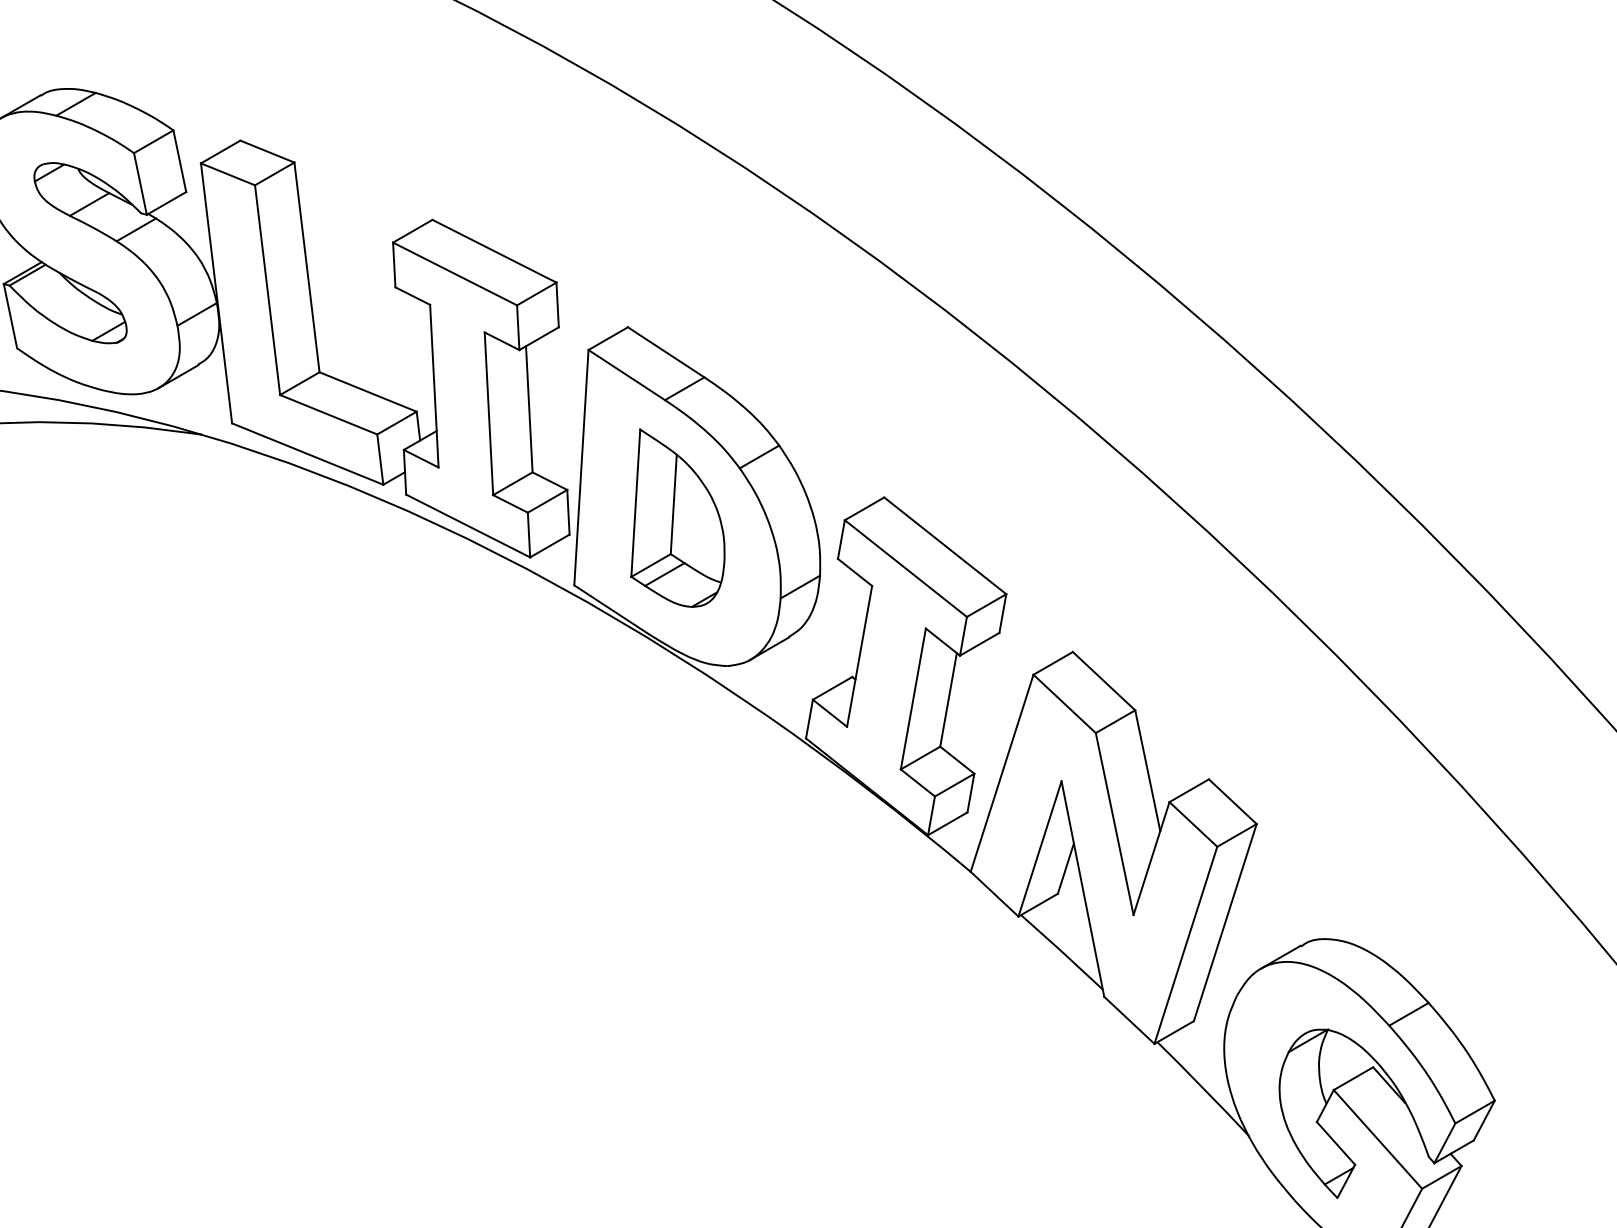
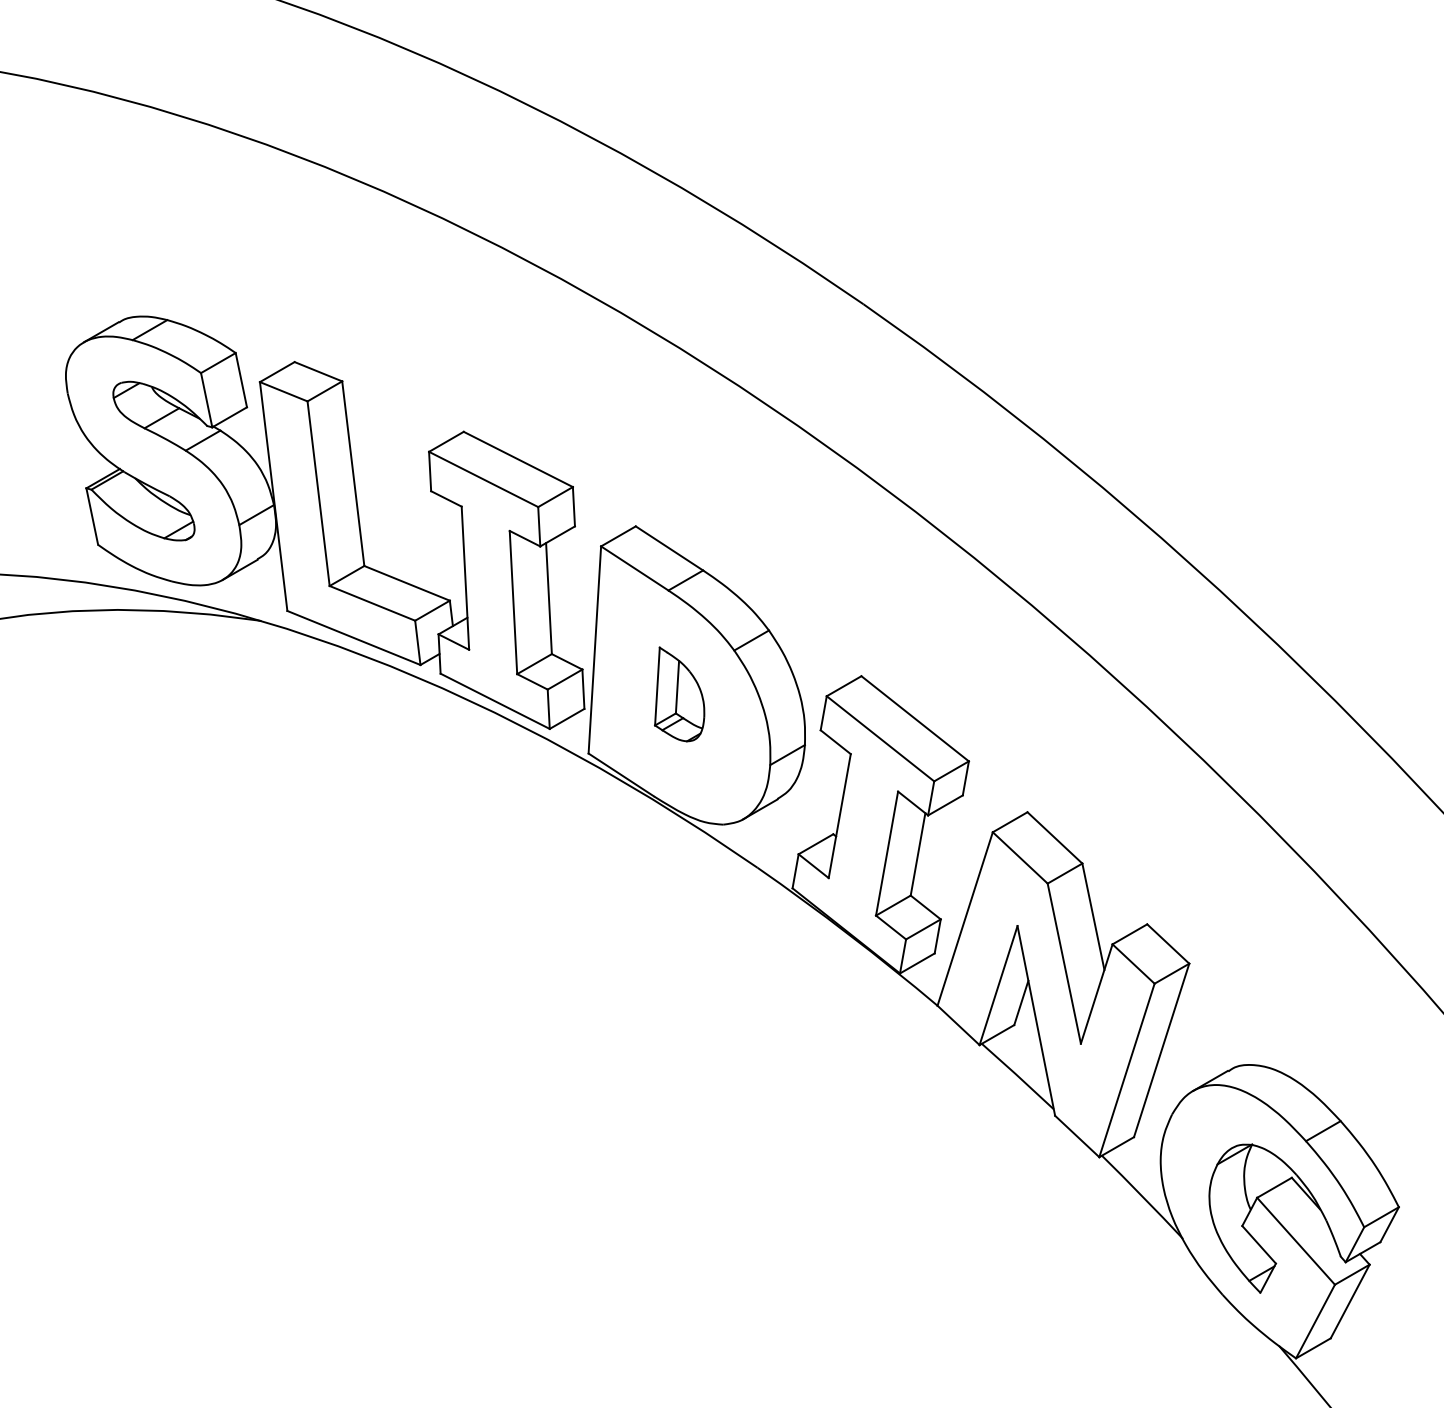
part: (677, 518) -> (679, 694), size x0.6

